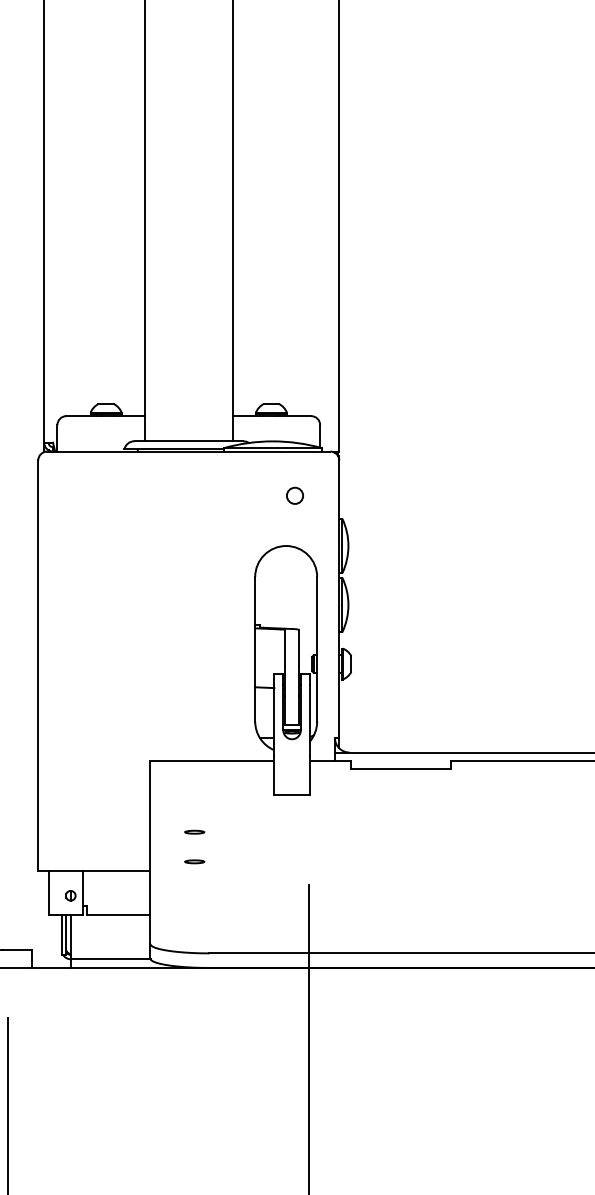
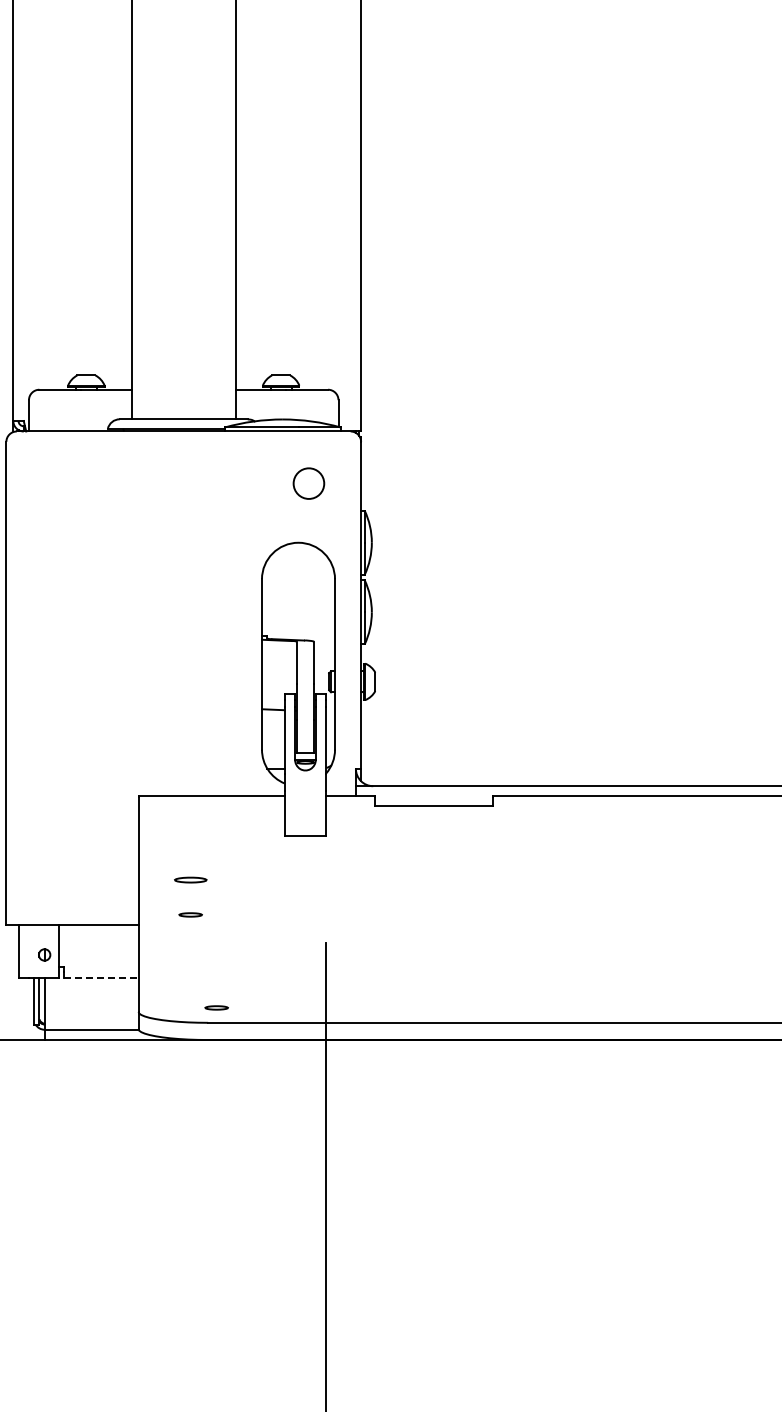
circle: (294, 495) -> (308, 483), size x1.6
part: (194, 831) -> (190, 879), size x1.4
line: (119, 914) -> (101, 977), solid -> dashed
part: (216, 940) -> (216, 1007), added

